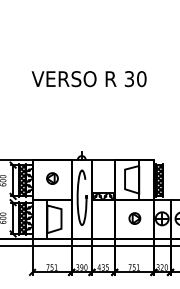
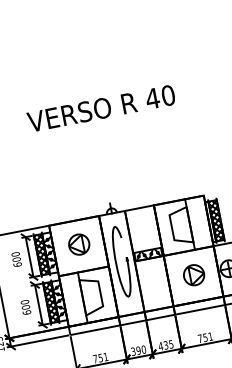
text: (129, 79) -> (152, 99), 30 -> 40
part: (52, 178) -> (79, 244), size x1.43
part: (134, 218) -> (193, 275), size x1.43

